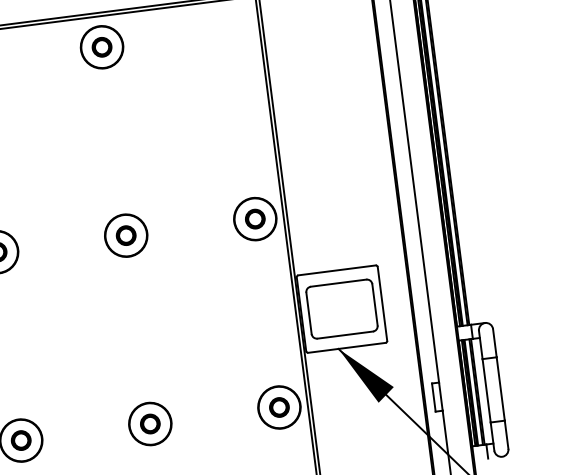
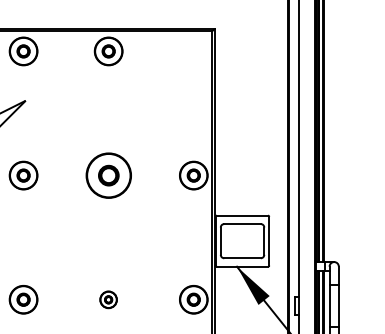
part: (125, 235) -> (108, 175), size x1.6
part: (149, 423) -> (108, 299), size x0.6

